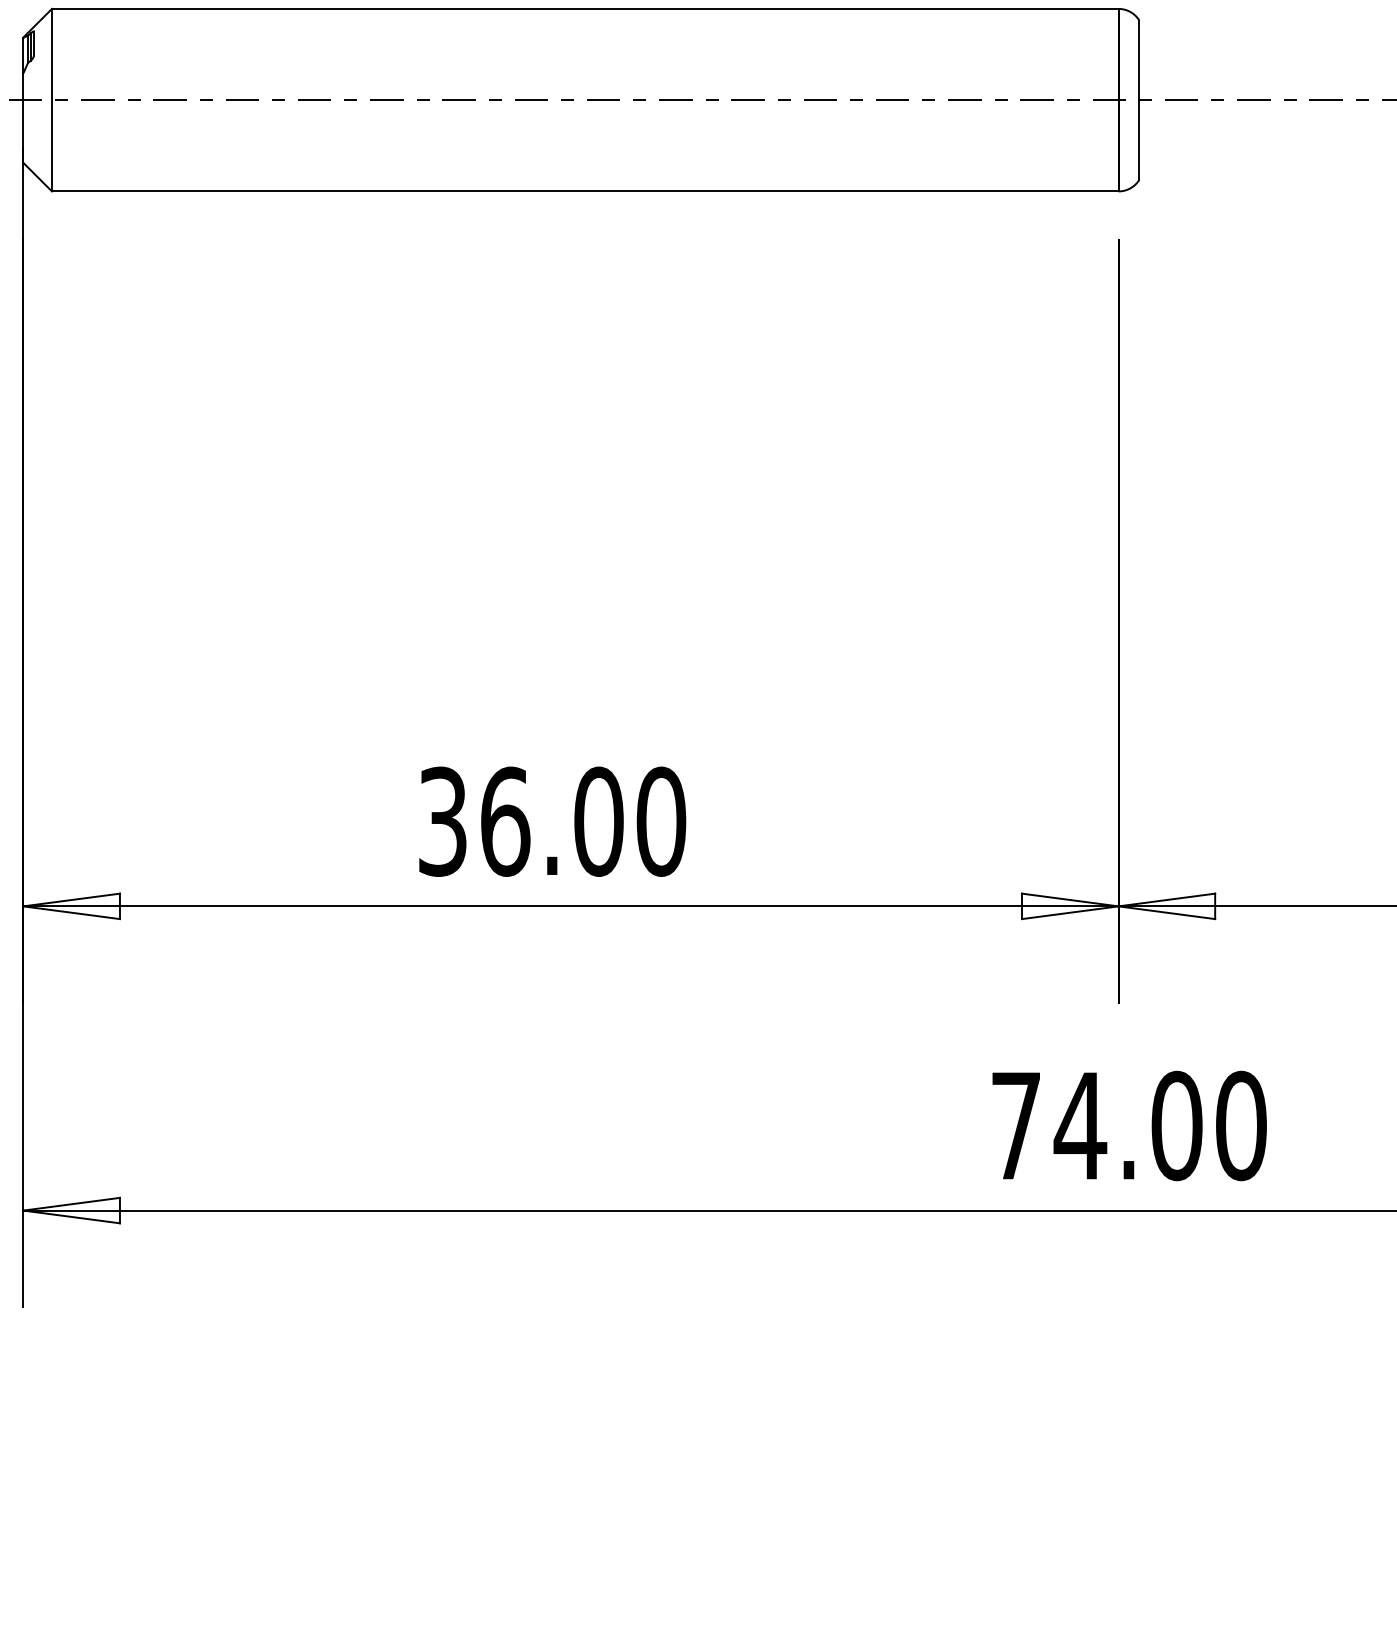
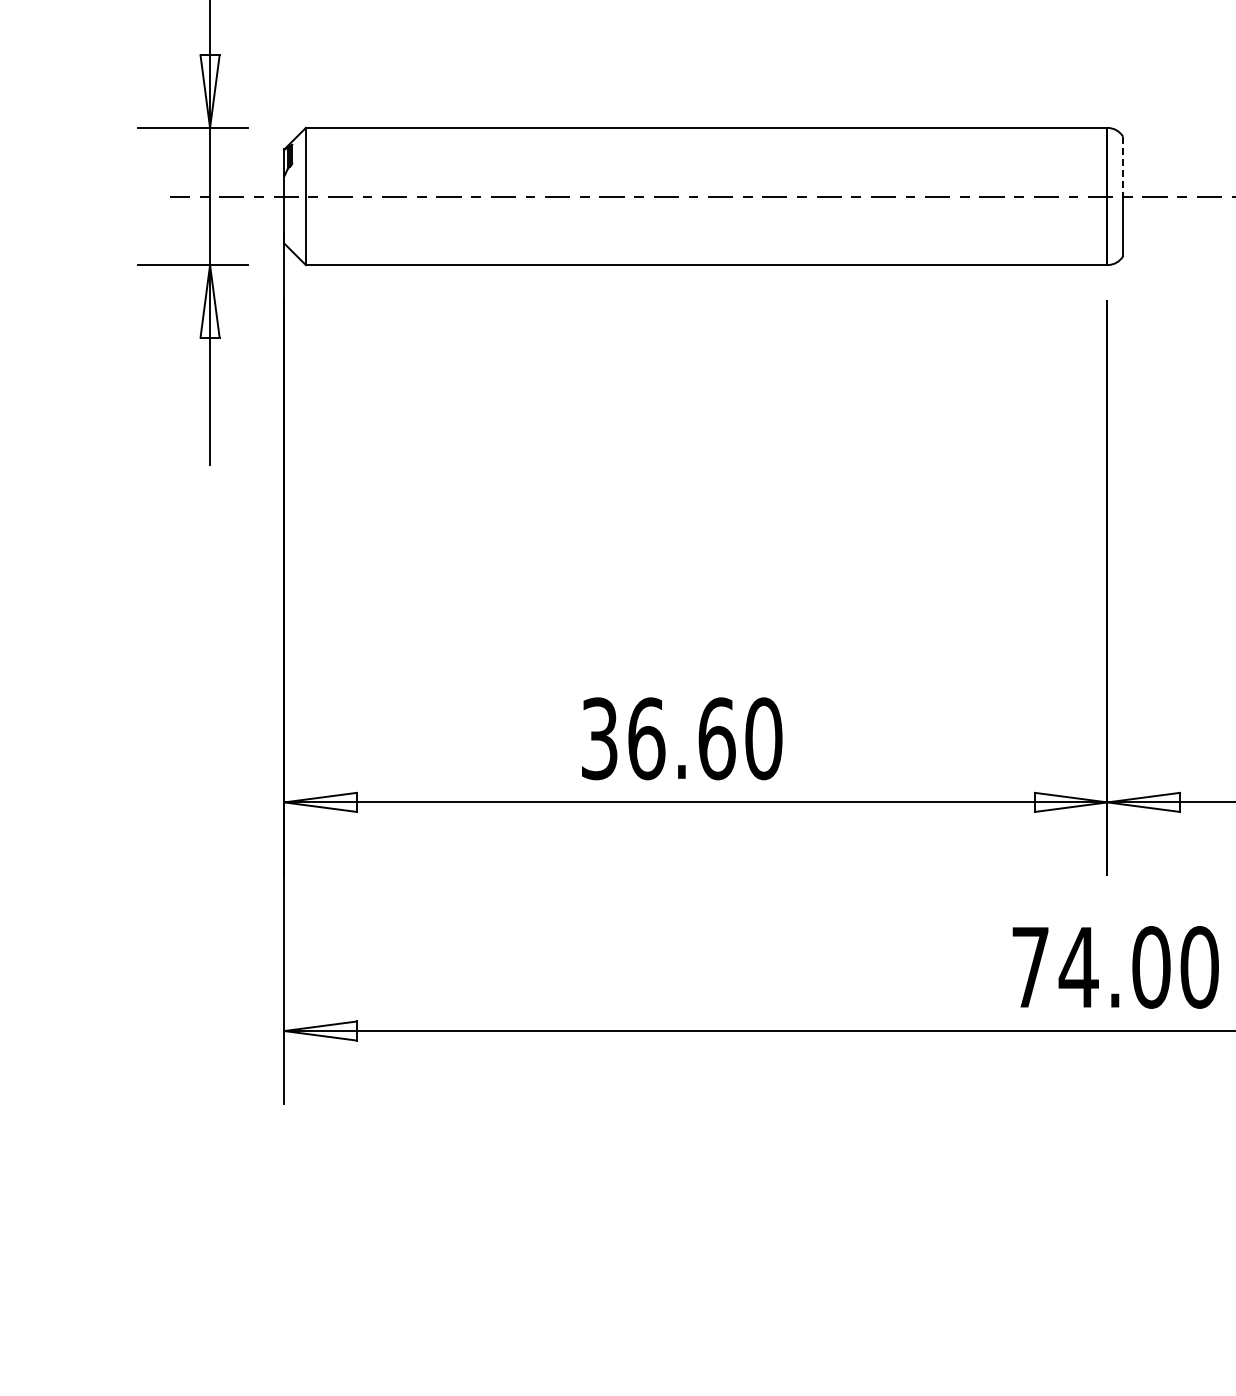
line: (1139, 60) -> (1123, 166), solid -> dashed
text: (598, 821) -> (716, 738), 36.00 -> 36.60

